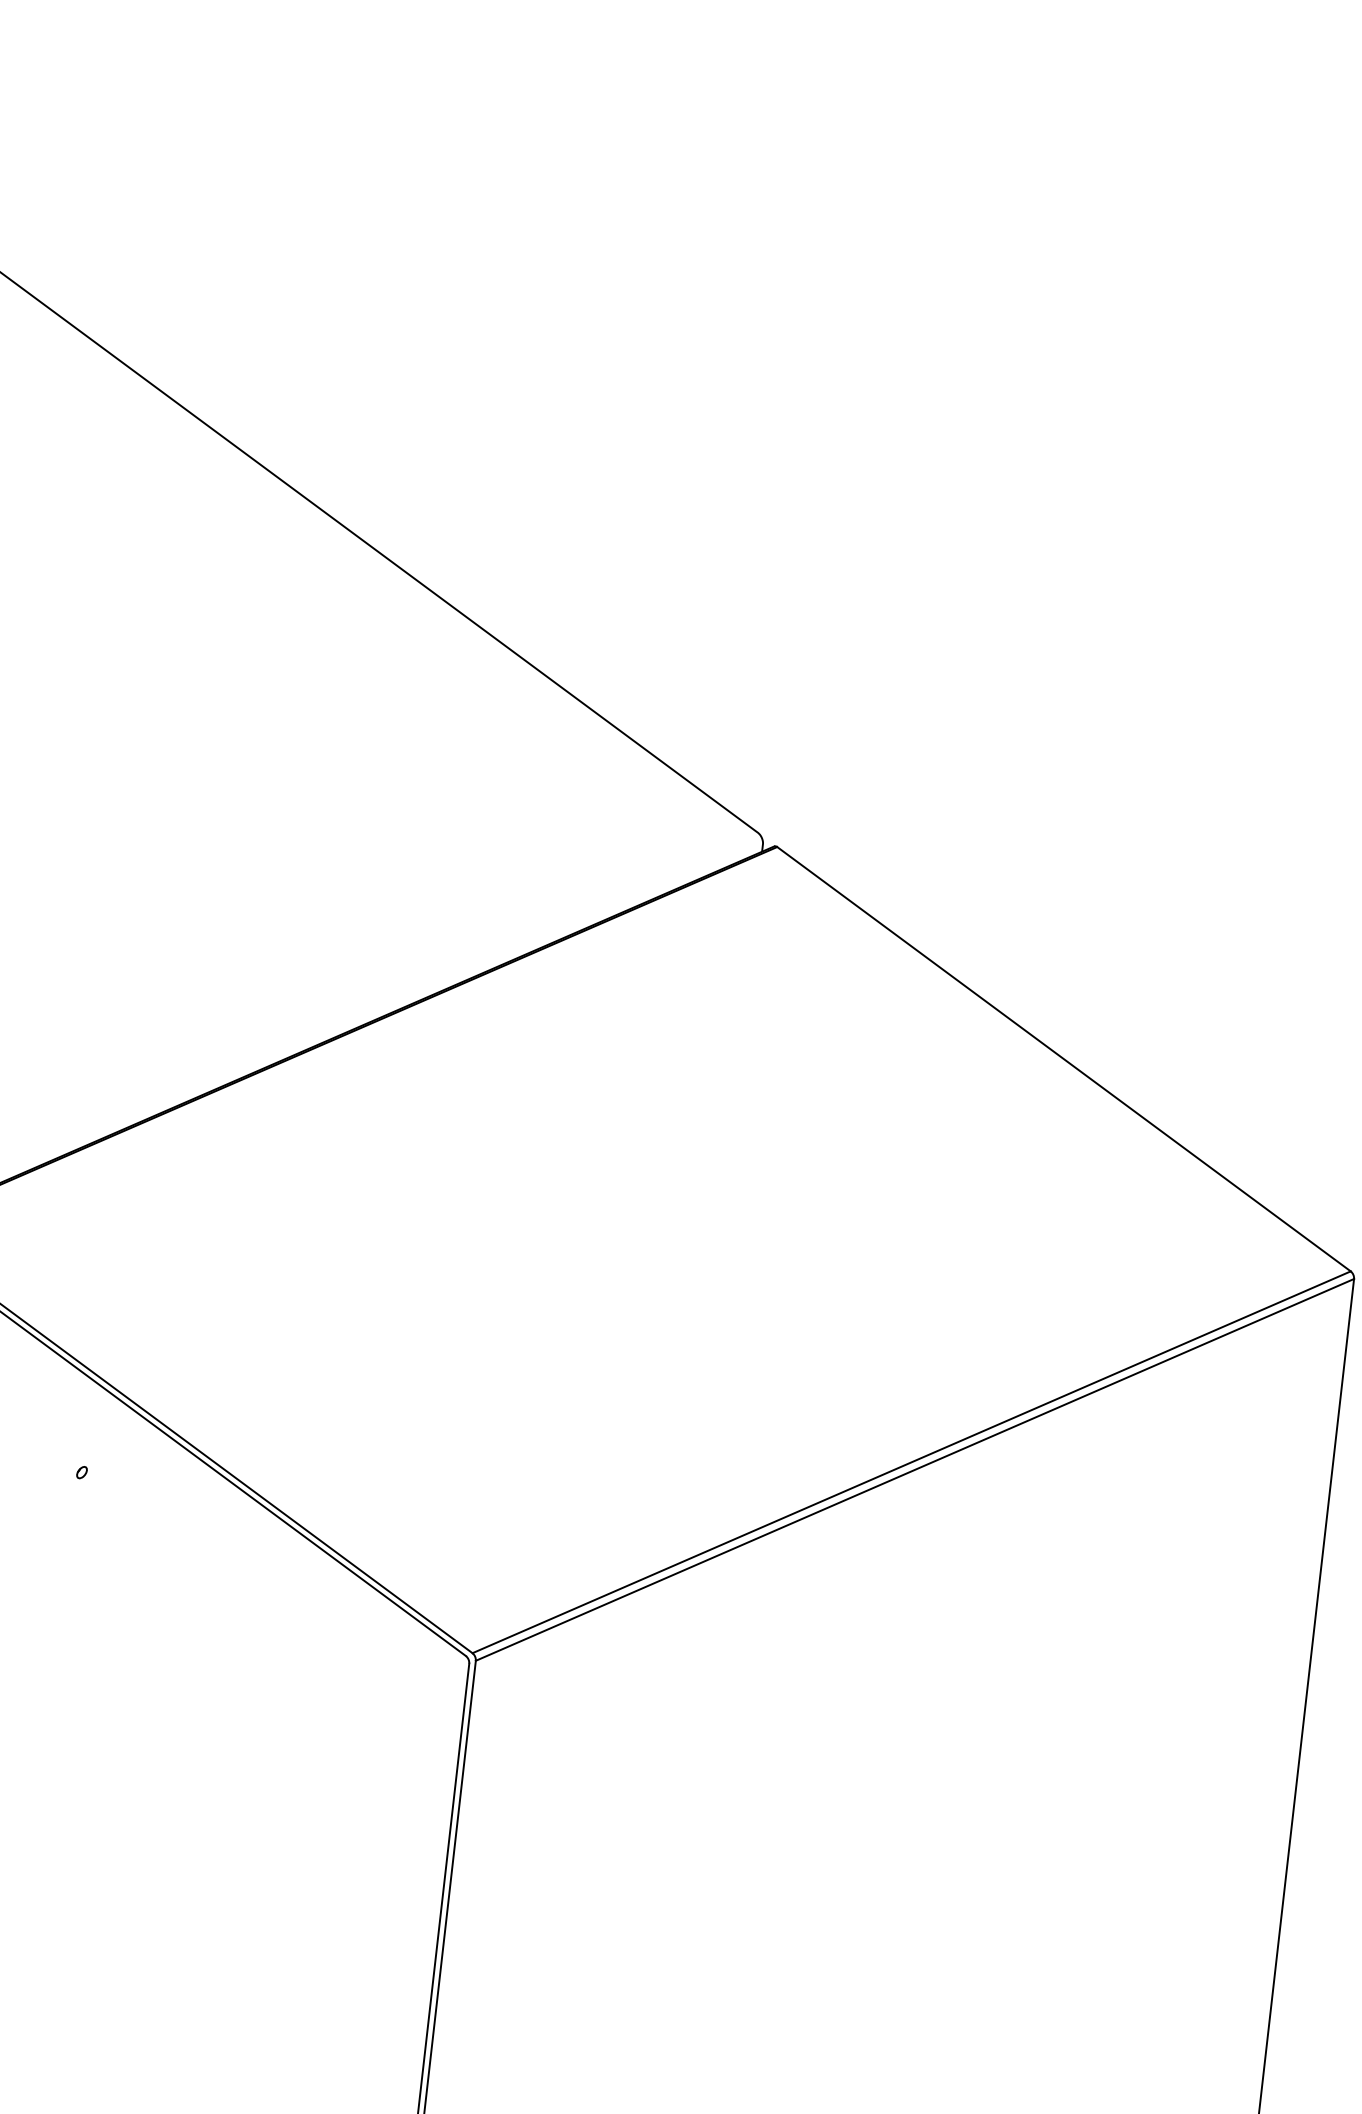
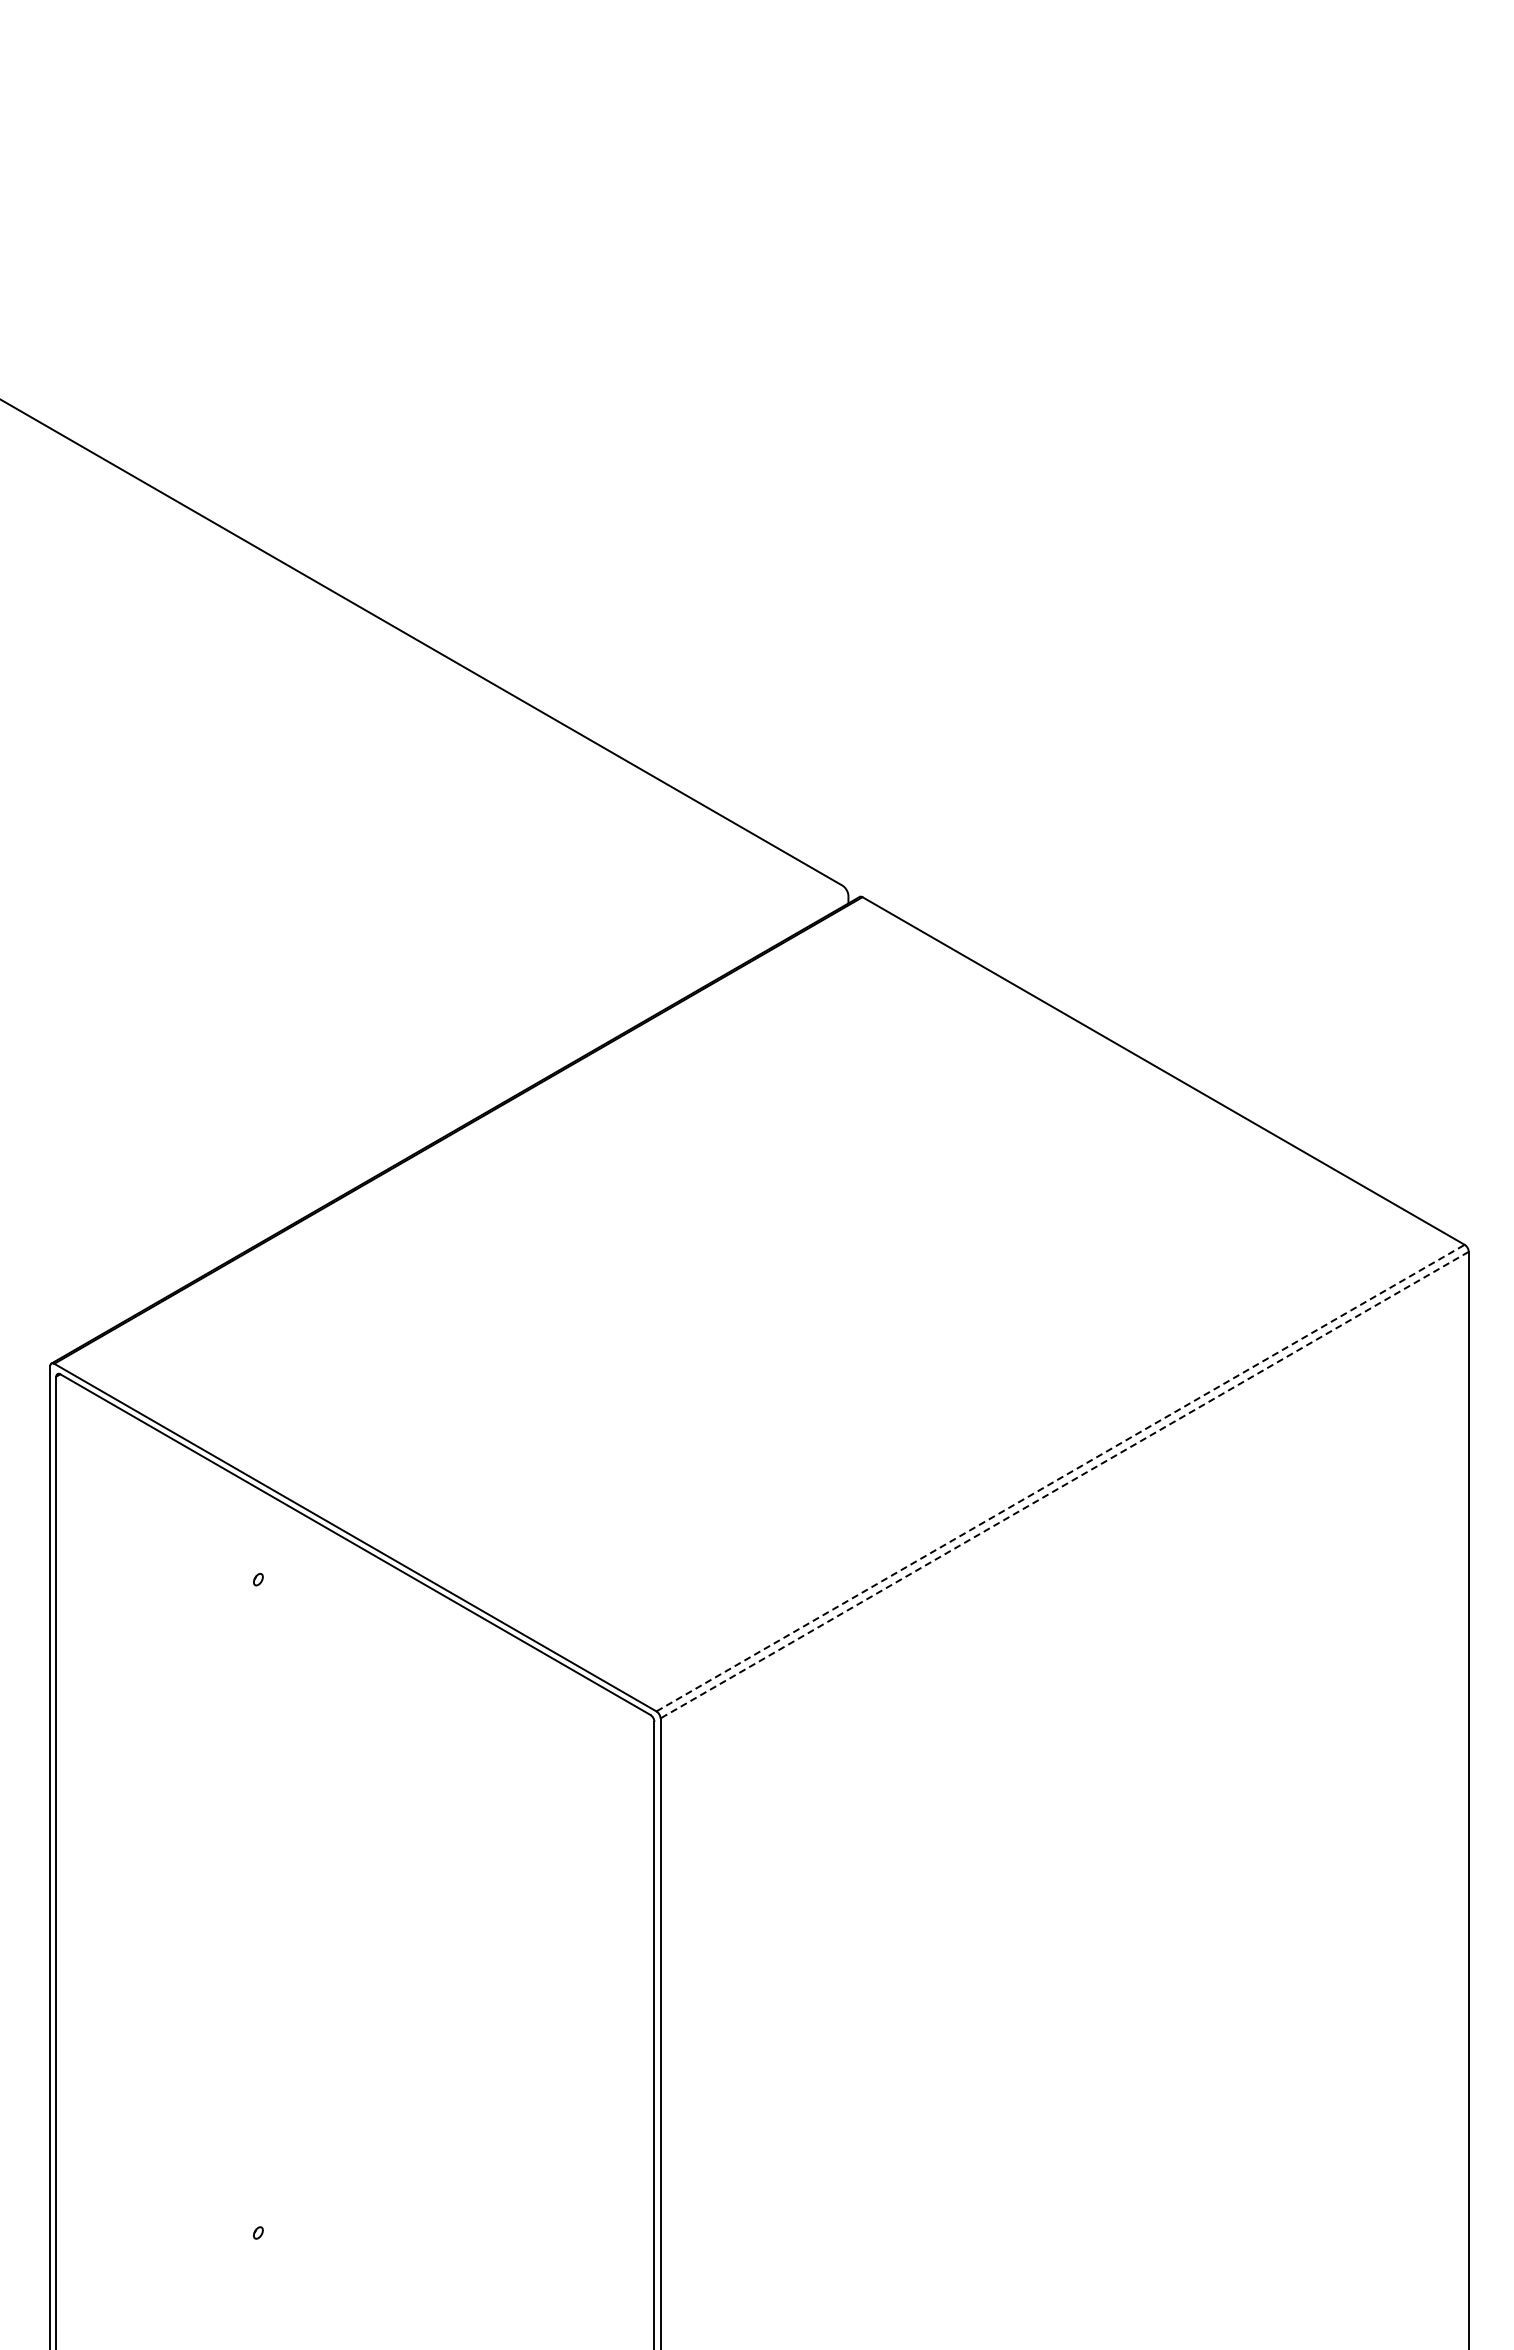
line: (911, 1462) -> (1060, 1478), solid -> dashed
line: (914, 1470) -> (1064, 1485), solid -> dashed

